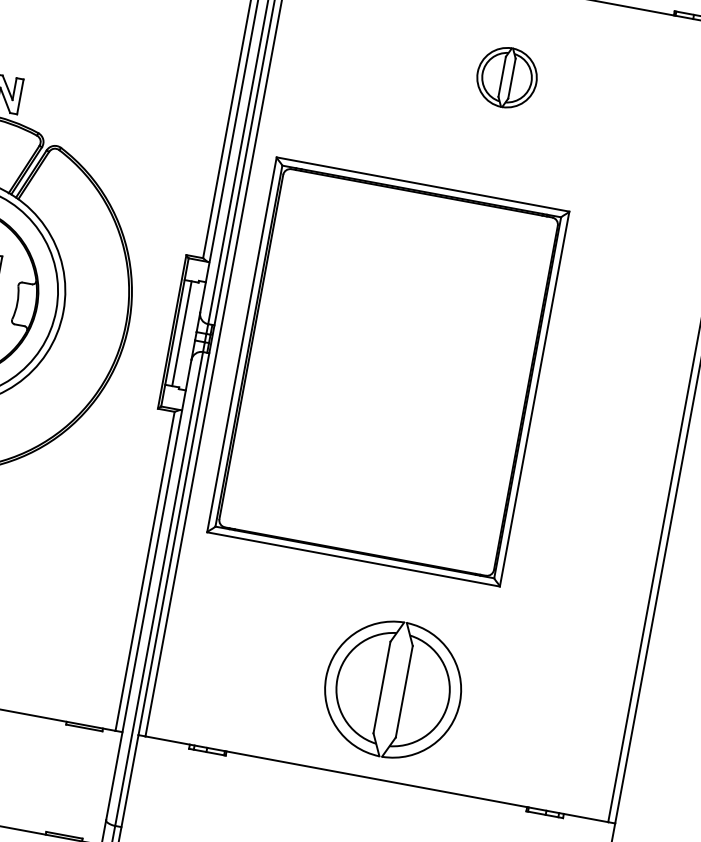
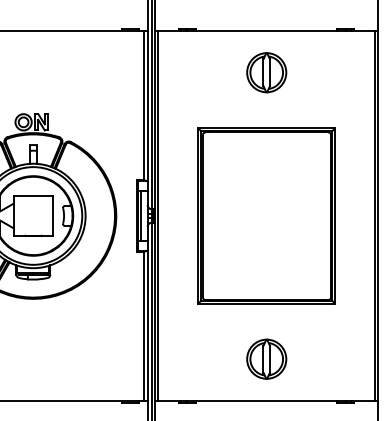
part: (506, 76) -> (266, 72), size x1.43
part: (387, 370) -> (266, 215), moved
part: (393, 687) -> (266, 358), size x0.62

